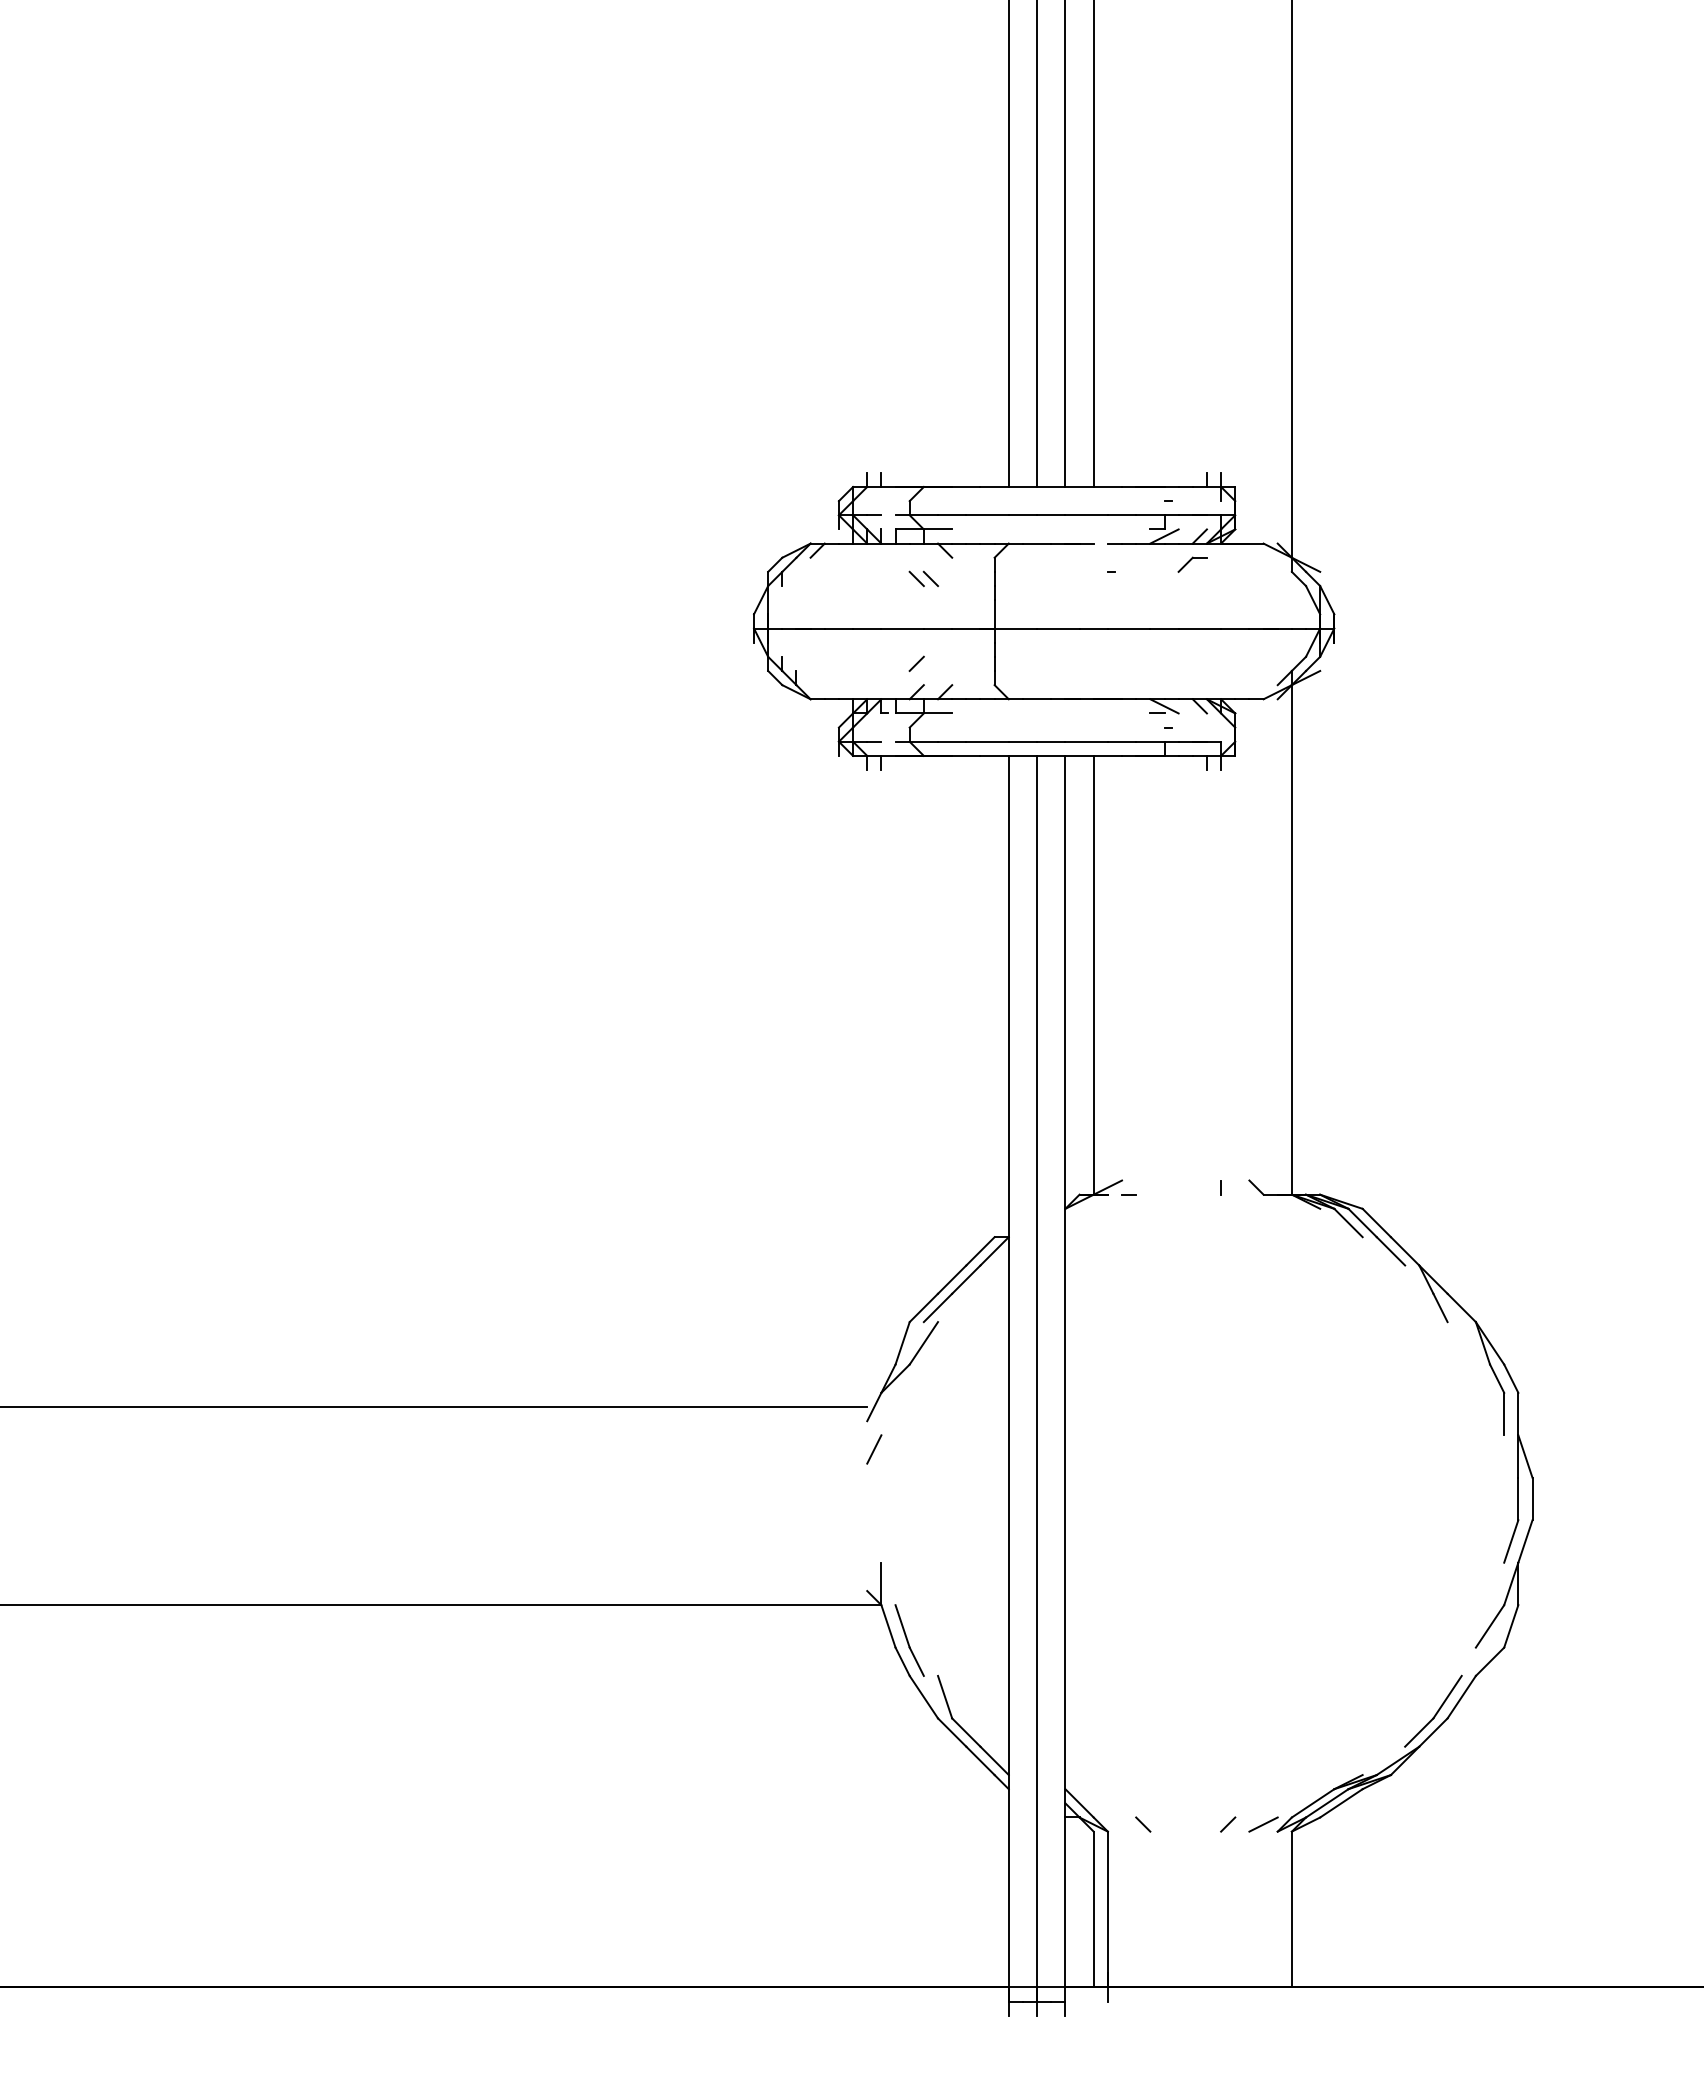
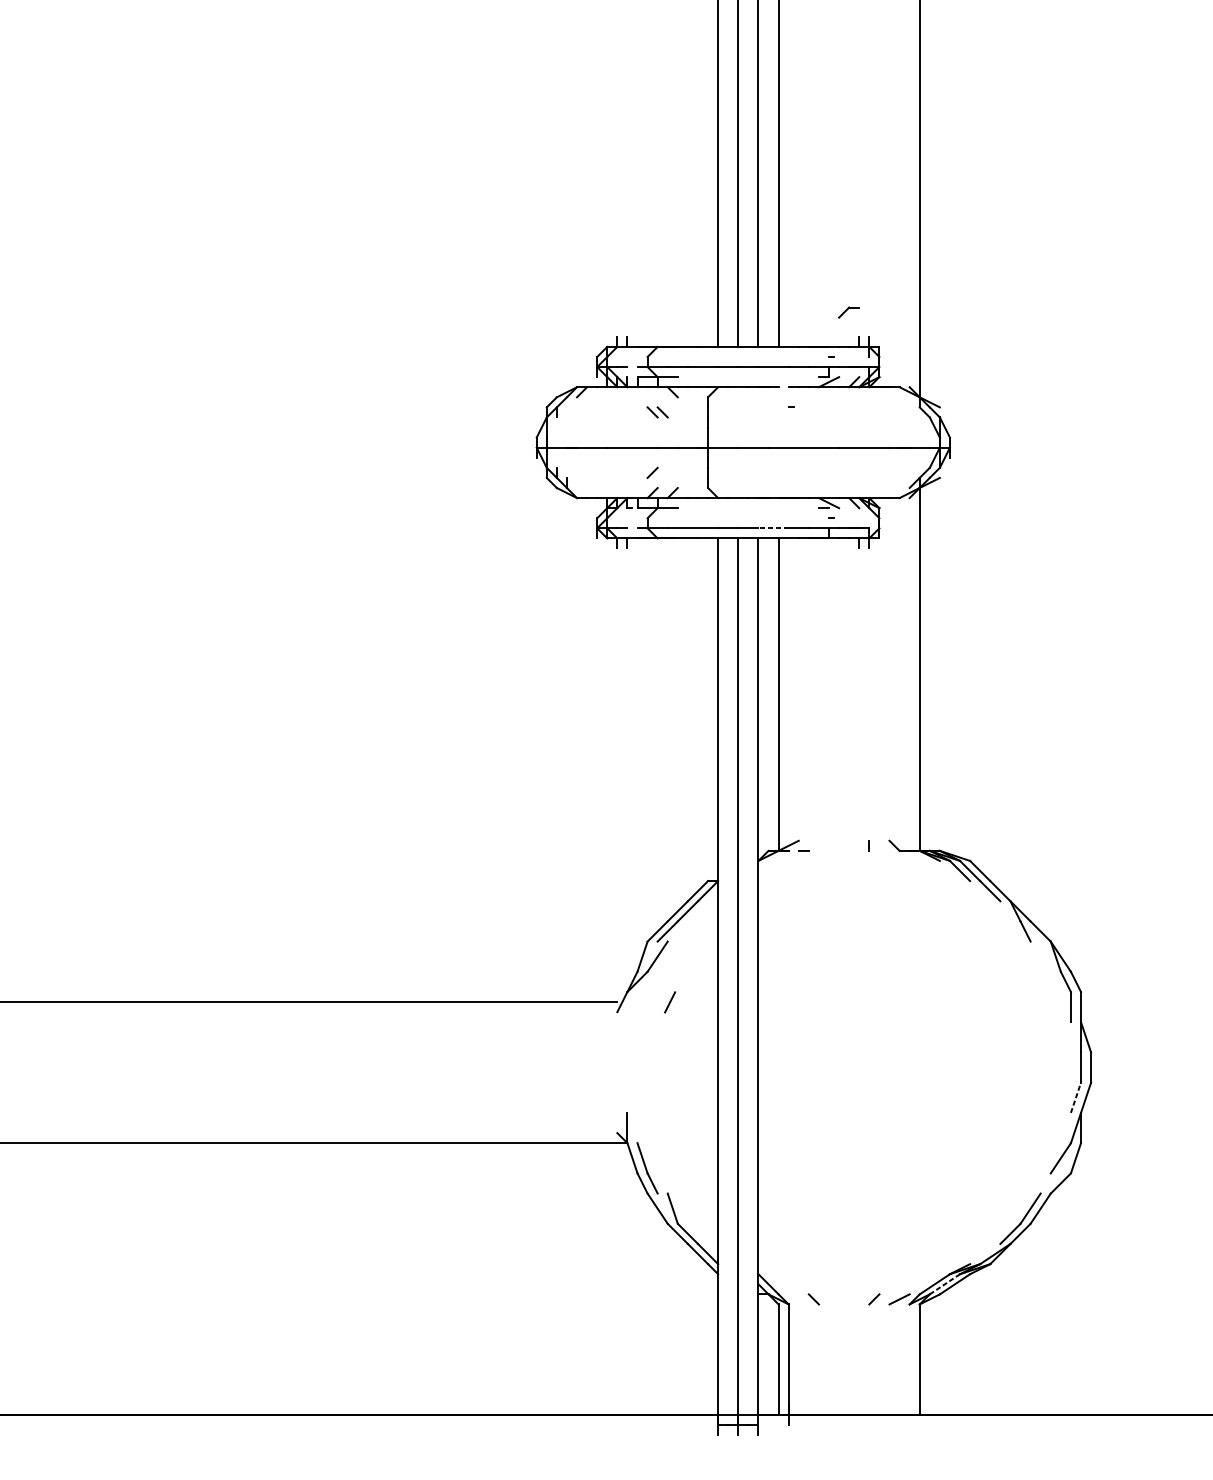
part: (1192, 564) -> (848, 312), moved
line: (1086, 741) -> (773, 528), solid -> dashed
line: (874, 1449) -> (670, 1002), moved
line: (1511, 1541) -> (1076, 1097), solid -> dashed
line: (1327, 1803) -> (945, 1284), solid -> dashed

